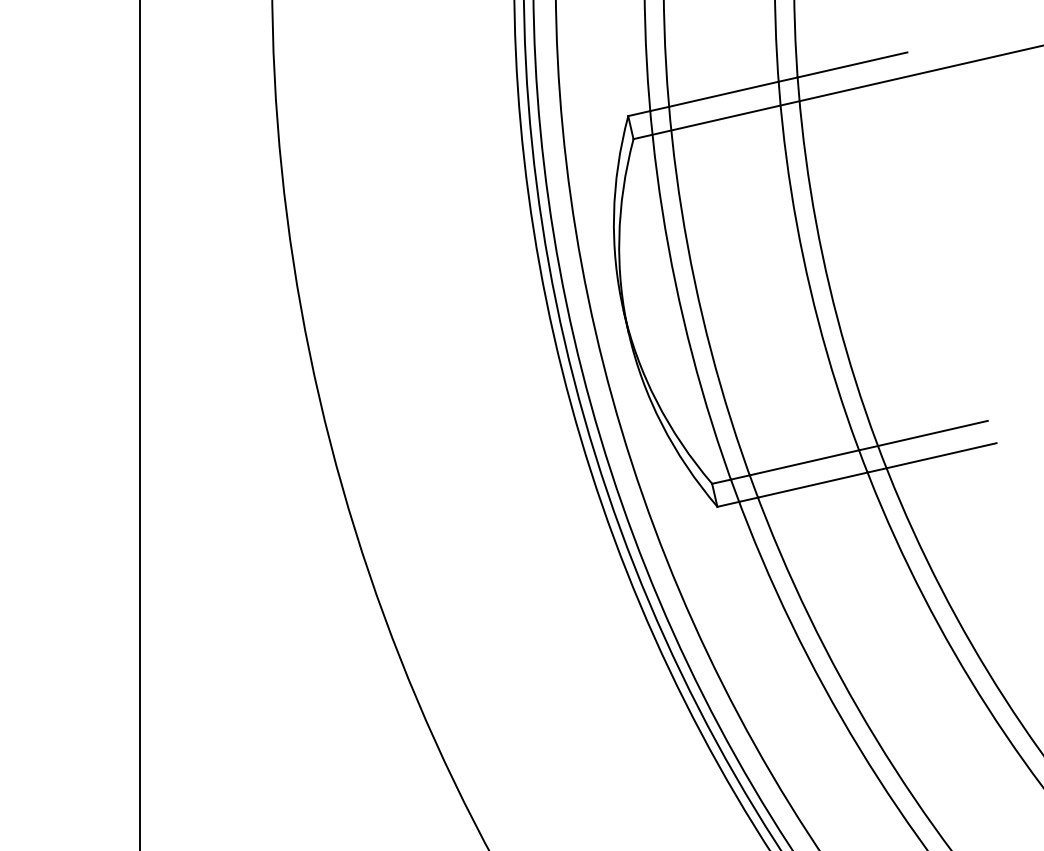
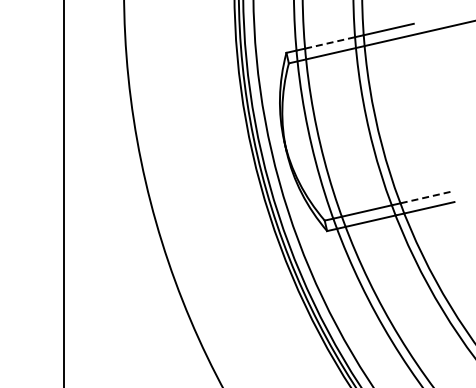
line: (724, 93) -> (330, 42), solid -> dashed
line: (933, 433) -> (425, 197), solid -> dashed

